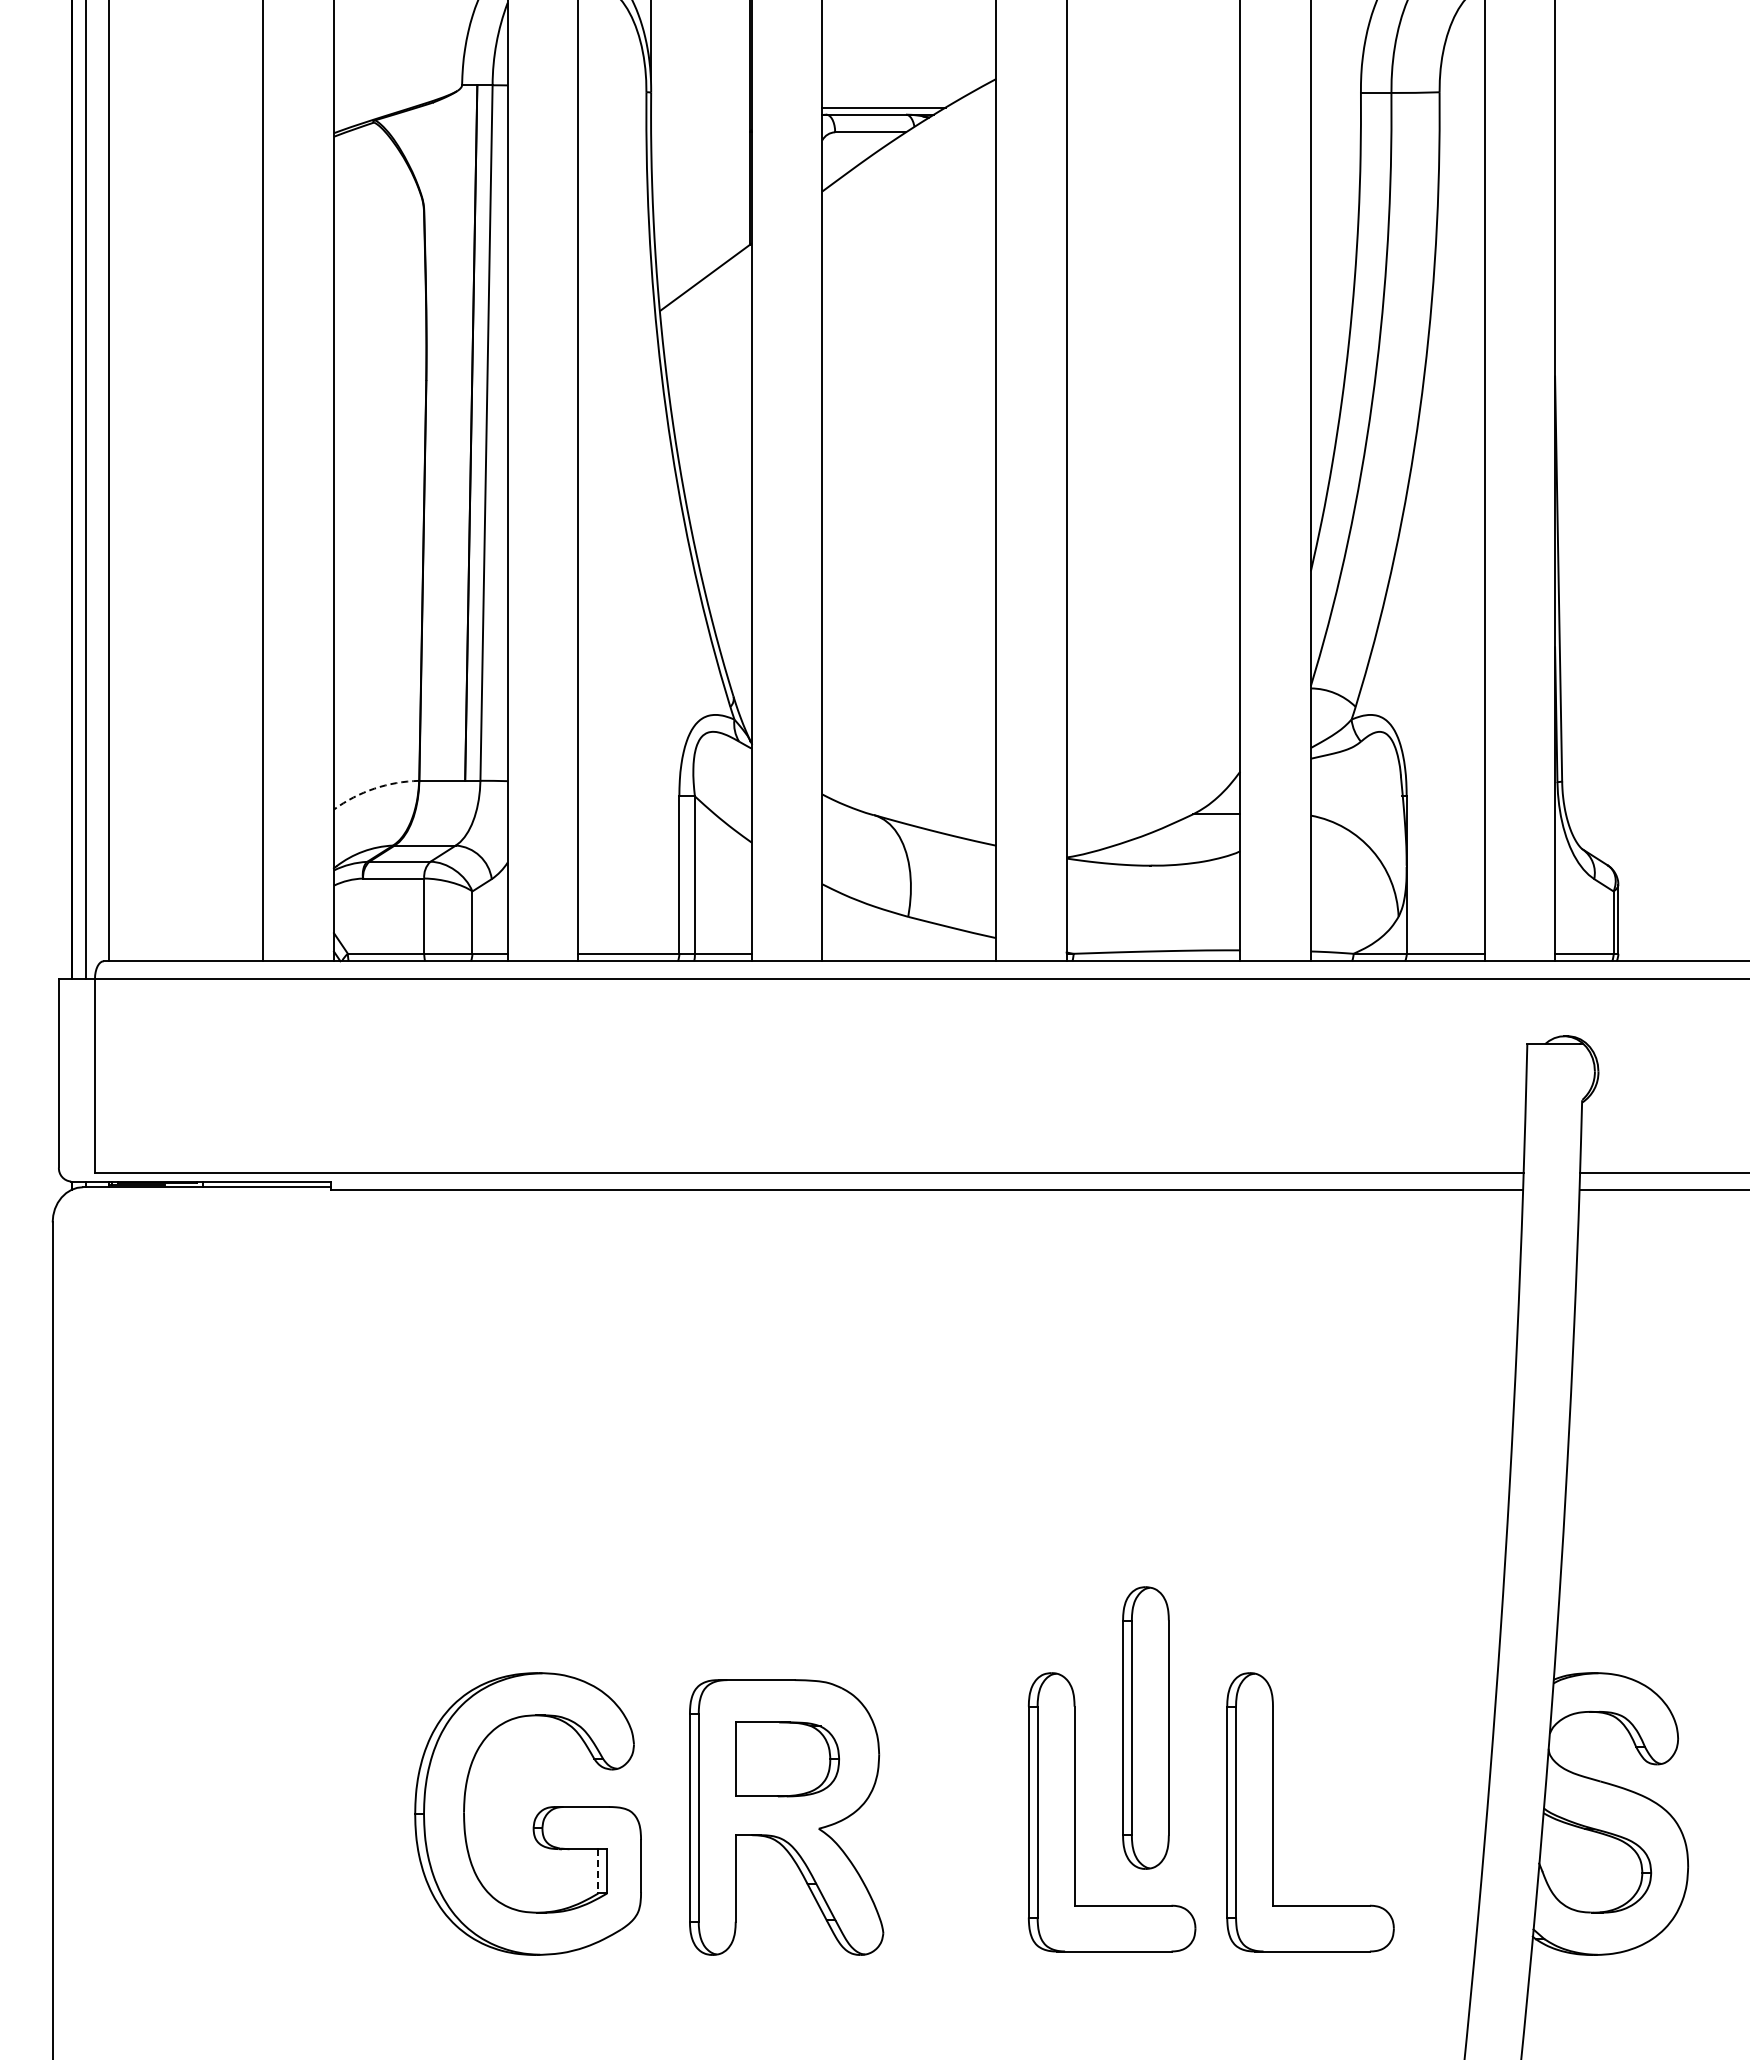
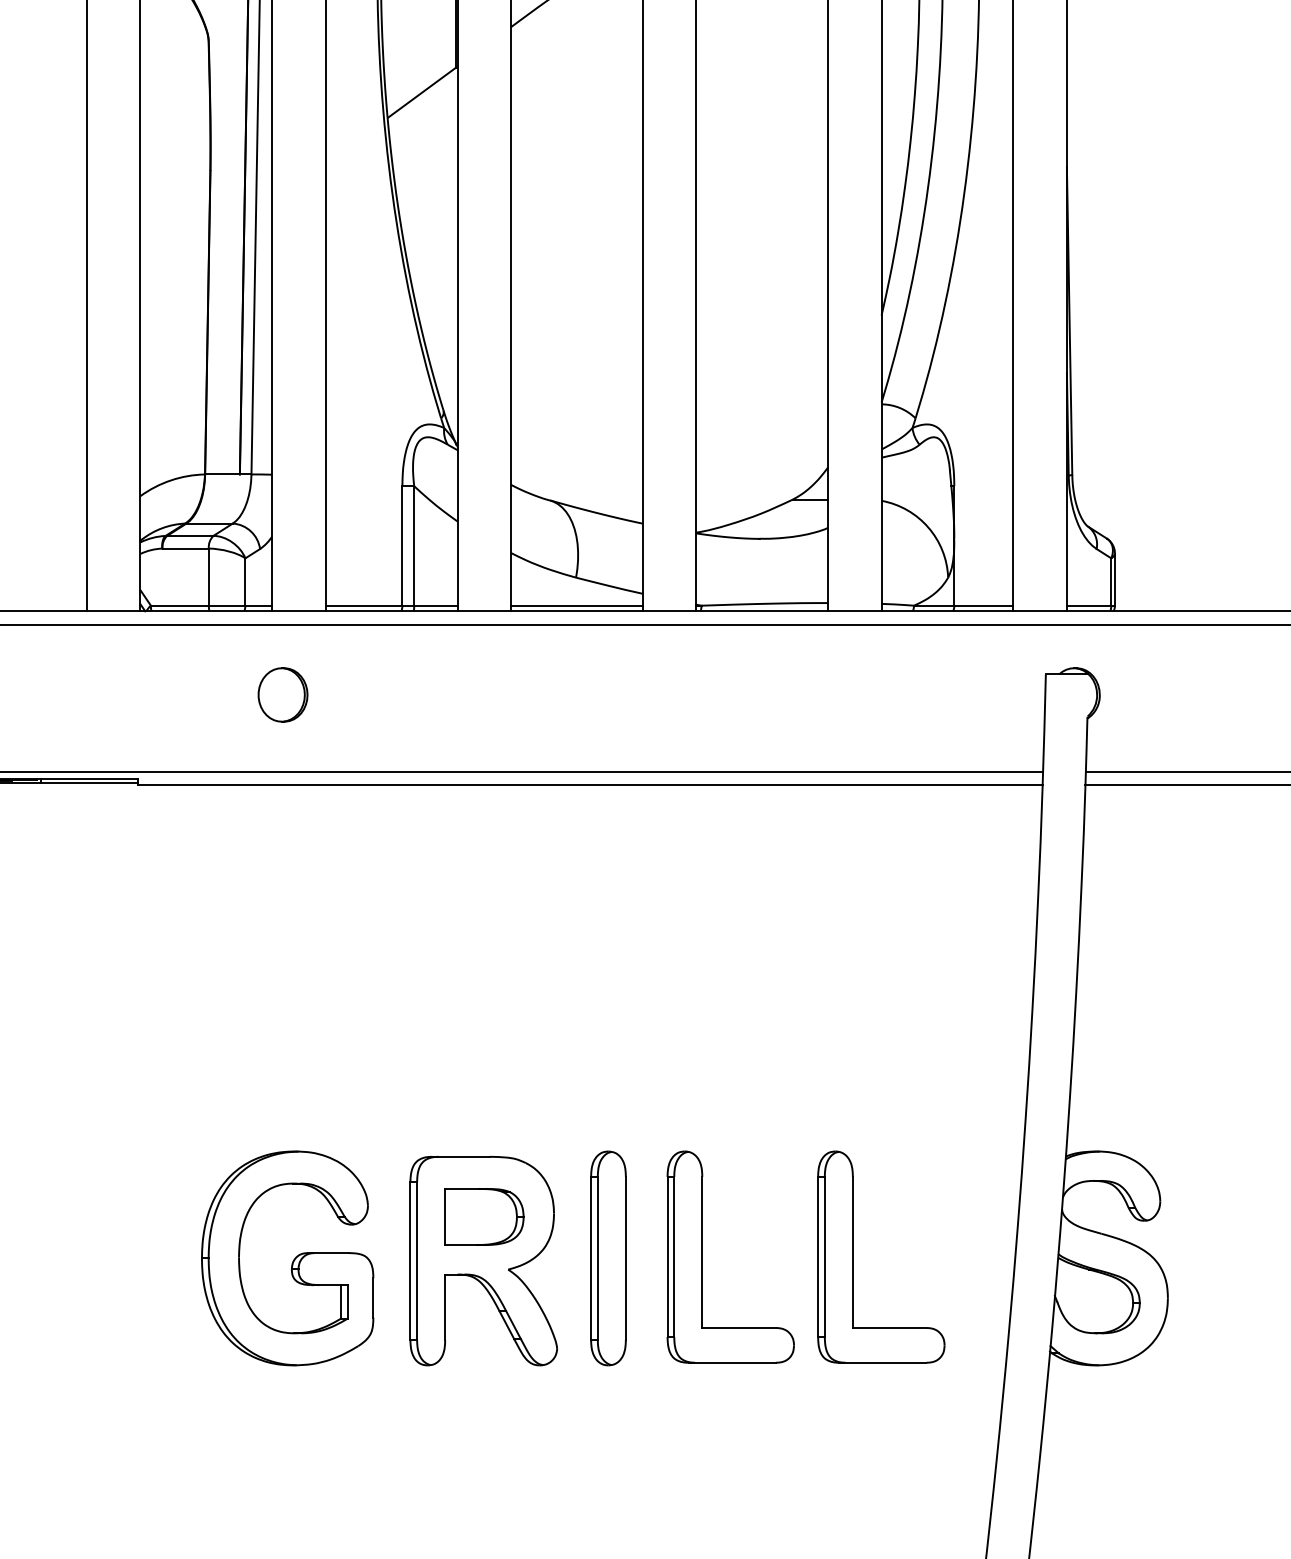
arc: (374, 788) -> (171, 480), dashed -> solid
line: (909, 953) -> (577, 605), added
part: (522, 1071) -> (283, 695), added
part: (1145, 1727) -> (608, 1258), moved
line: (598, 1871) -> (341, 1302), dashed -> solid

